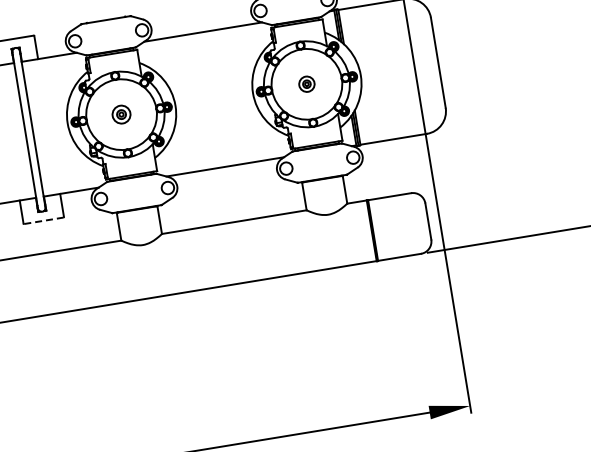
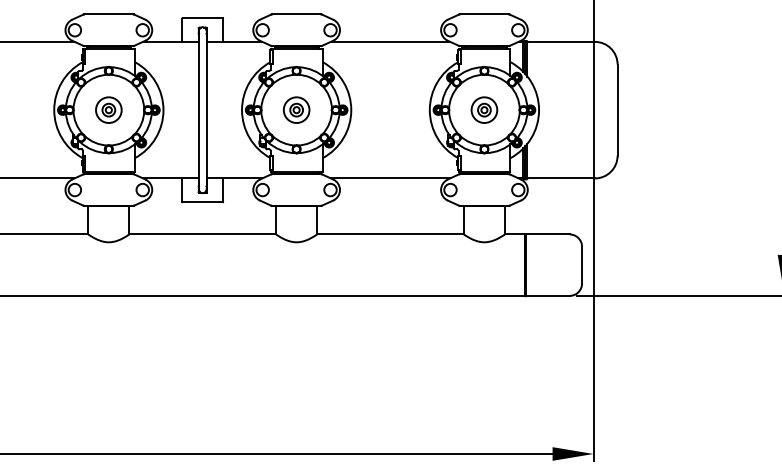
part: (306, 83) -> (484, 109), size x1.67
part: (121, 114) -> (296, 109), size x1.43
line: (43, 221) -> (202, 202), dashed -> solid

